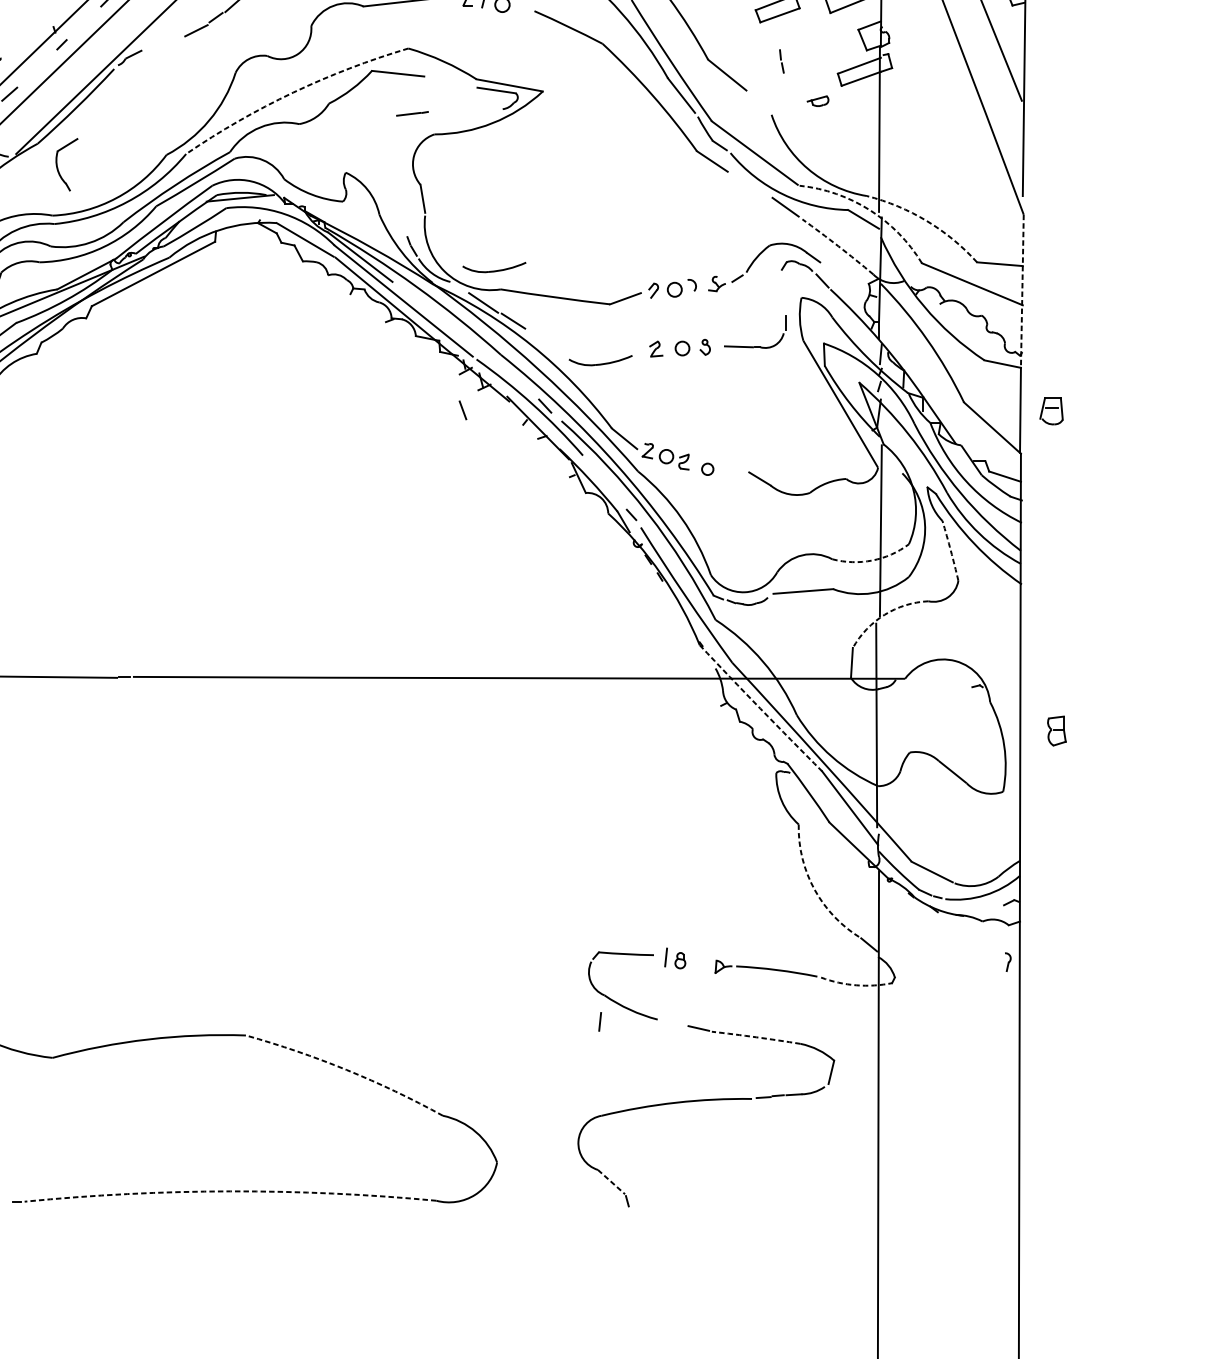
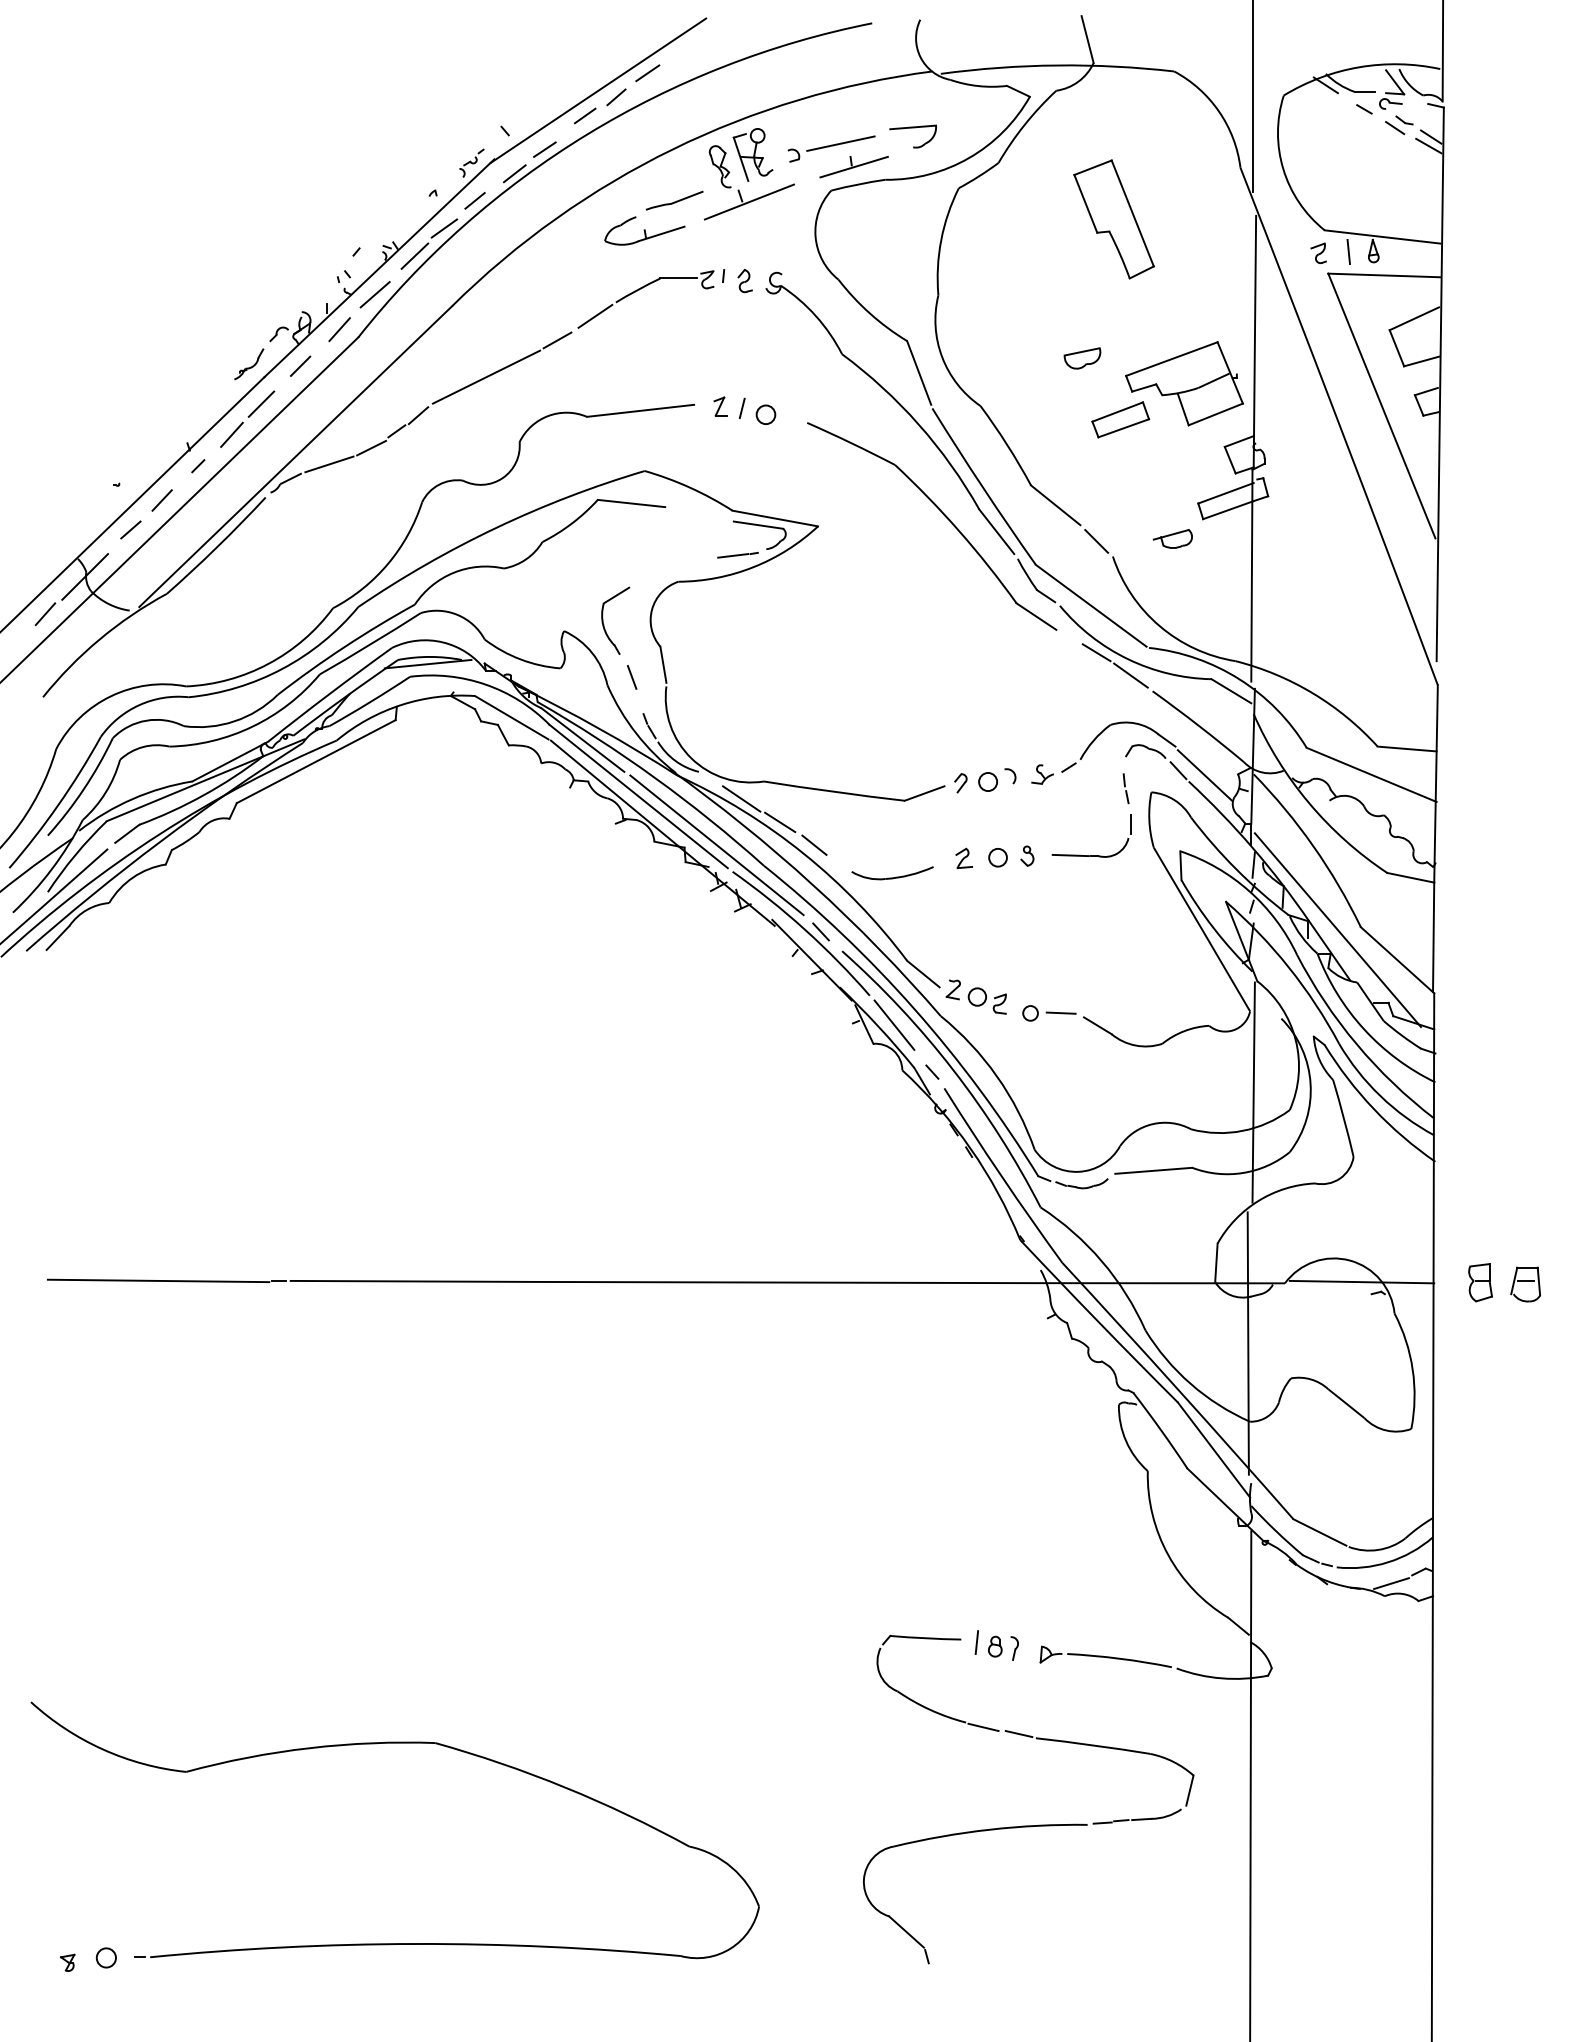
line: (87, 20) -> (231, 434), added
line: (163, 43) -> (329, 464), added
line: (781, 60) -> (1125, 787), moved
line: (33, 71) -> (161, 500), added
arc: (293, 92) -> (496, 527), dashed -> solid
part: (817, 100) -> (1172, 538), size x1.43
line: (758, 102) -> (1096, 540), added
line: (412, 113) -> (737, 554), moved
part: (58, 167) -> (604, 624), moved
line: (758, 189) -> (1096, 652), added
arc: (869, 210) -> (1239, 679), dashed -> solid
arc: (926, 221) -> (1312, 693), dashed -> solid
arc: (838, 245) -> (1199, 725), dashed -> solid
part: (494, 267) -> (755, 753), removed
line: (842, 284) -> (1204, 775), added
line: (1022, 290) -> (1436, 783), dashed -> solid
line: (540, 338) -> (814, 844), added
line: (464, 339) -> (716, 845), added
line: (945, 405) -> (1337, 930), added
line: (462, 410) -> (631, 677), moved
part: (1051, 411) -> (1525, 1284), moved
line: (730, 468) -> (1060, 1012), added
line: (602, 477) -> (894, 1024), added
arc: (950, 550) -> (1343, 1118), dashed -> solid
arc: (872, 560) -> (1242, 1130), dashed -> solid
arc: (884, 614) -> (1258, 1200), dashed -> solid
line: (964, 677) -> (1361, 1281), added
arc: (760, 708) -> (1098, 1321), dashed -> solid
part: (1056, 730) -> (1480, 1282), moved
arc: (814, 889) -> (1168, 1555), dashed -> solid
line: (987, 911) -> (1391, 1583), added
part: (1007, 962) -> (1014, 1648), moved
arc: (855, 985) -> (1221, 1678), dashed -> solid
line: (599, 1021) -> (891, 1725), removed
line: (671, 1023) -> (983, 1727), added
arc: (756, 1037) -> (1093, 1745), dashed -> solid
arc: (346, 1069) -> (565, 1787), dashed -> solid
line: (611, 1182) -> (906, 1932), dashed -> solid
arc: (230, 1191) -> (415, 1943), dashed -> solid

